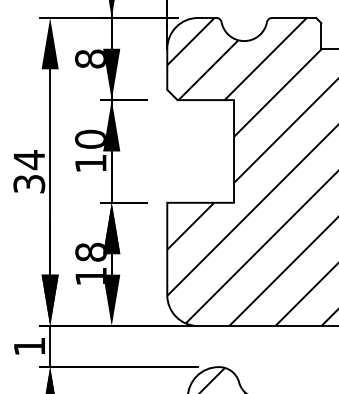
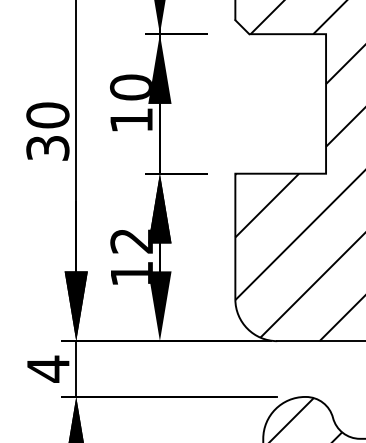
text: (29, 160) -> (48, 116), 34 -> 30
text: (90, 251) -> (131, 239), 18 -> 12
text: (29, 346) -> (48, 368), 1 -> 4

